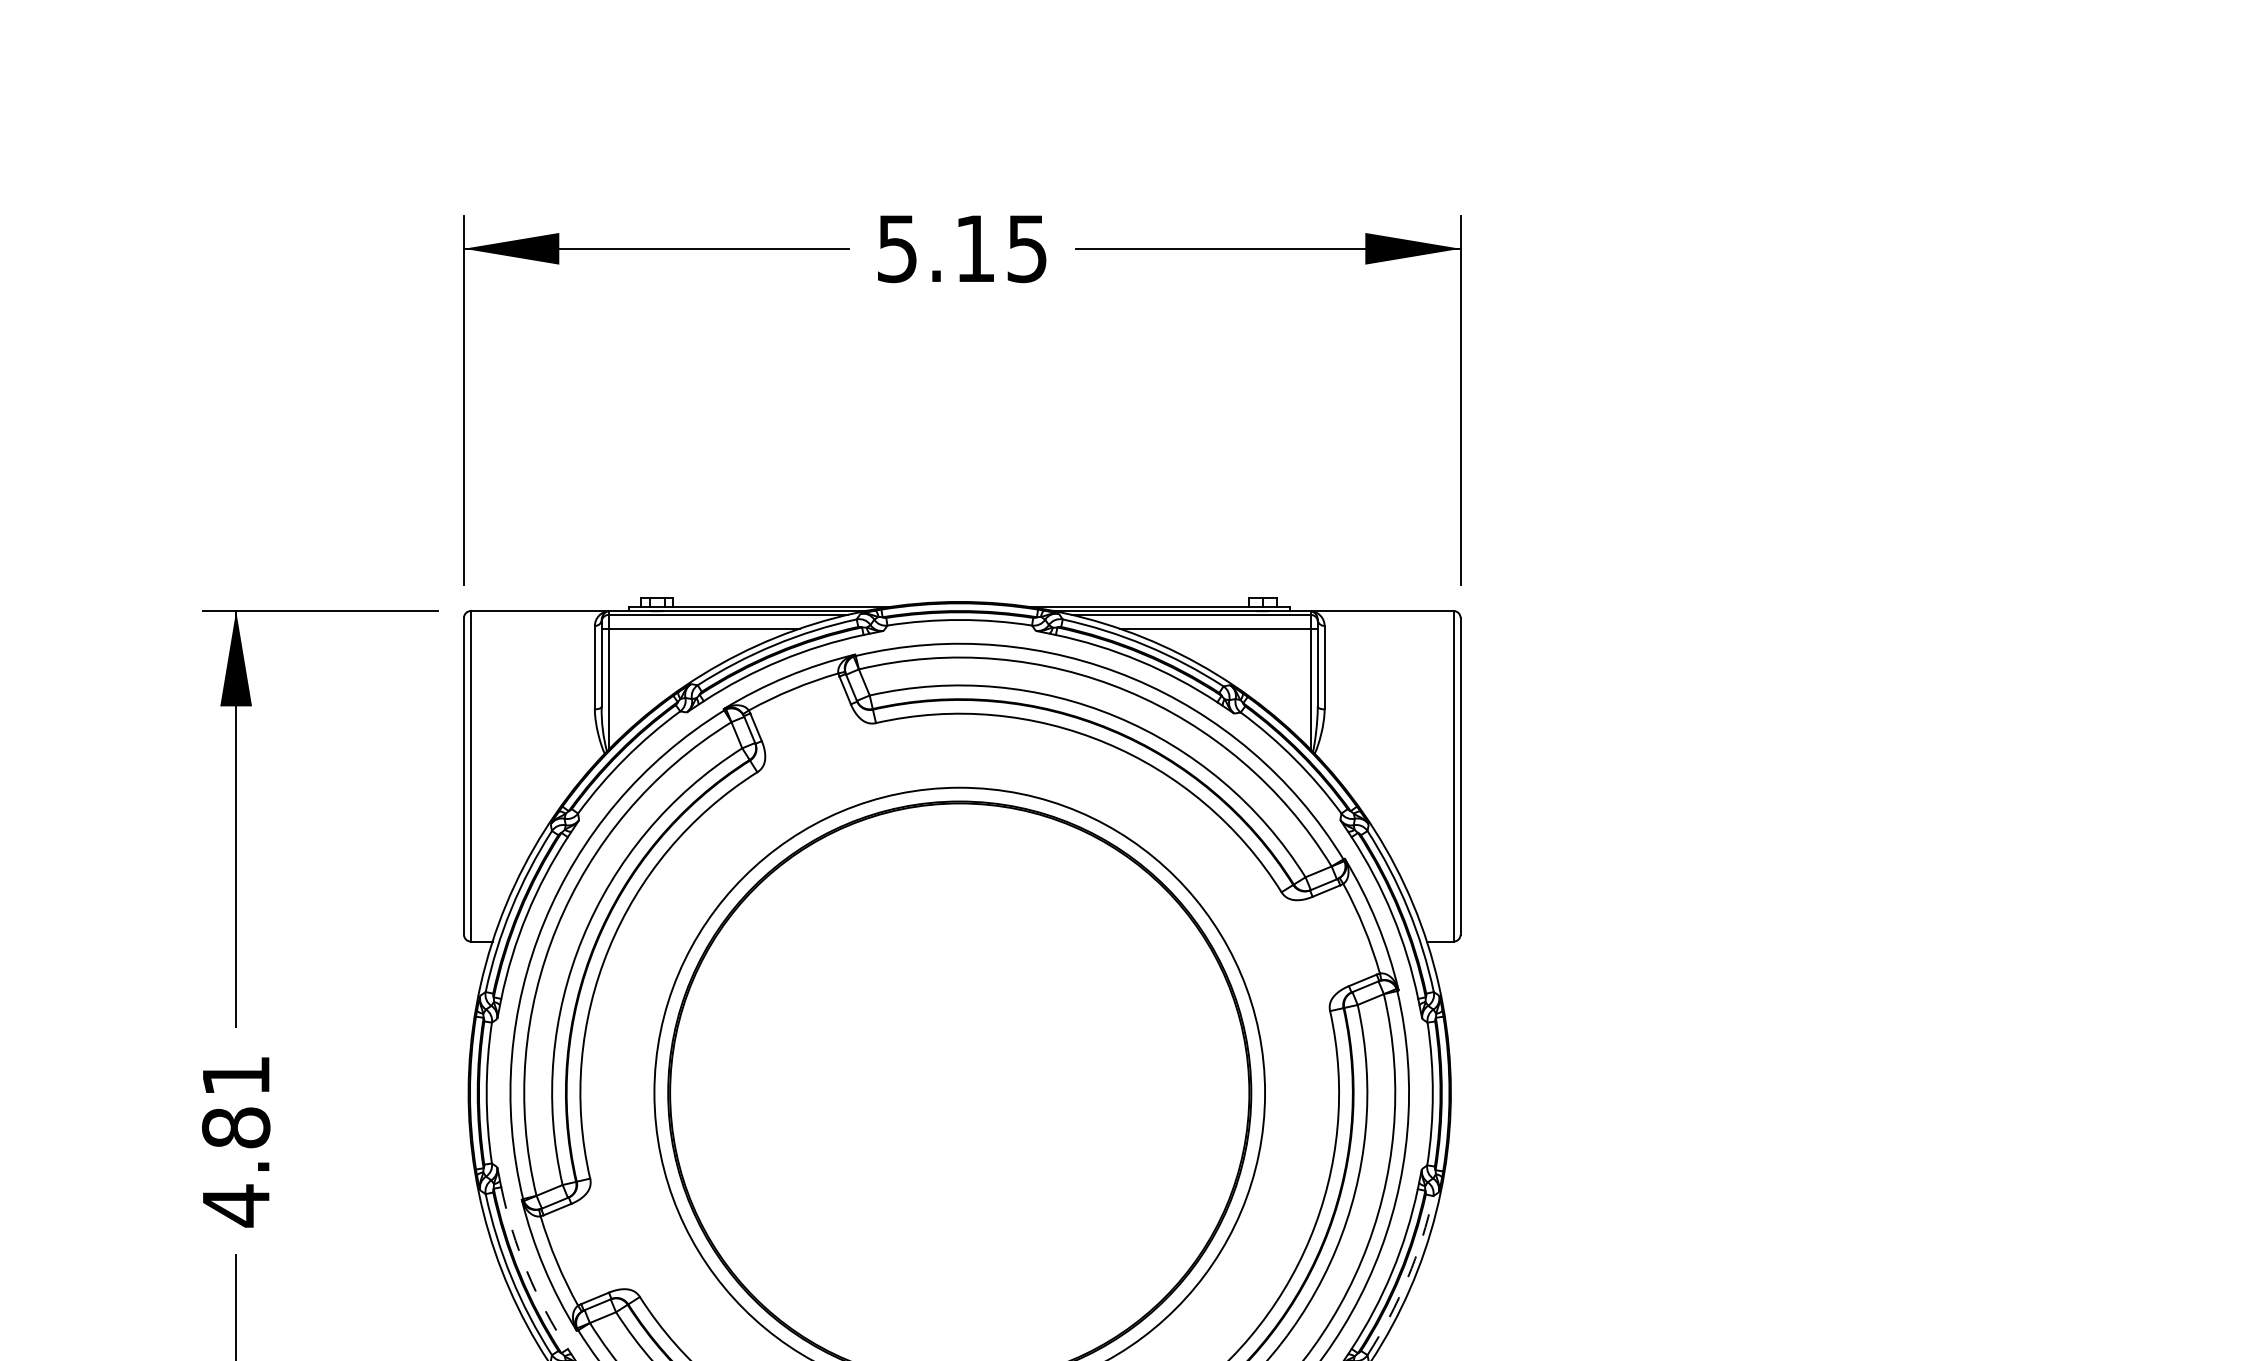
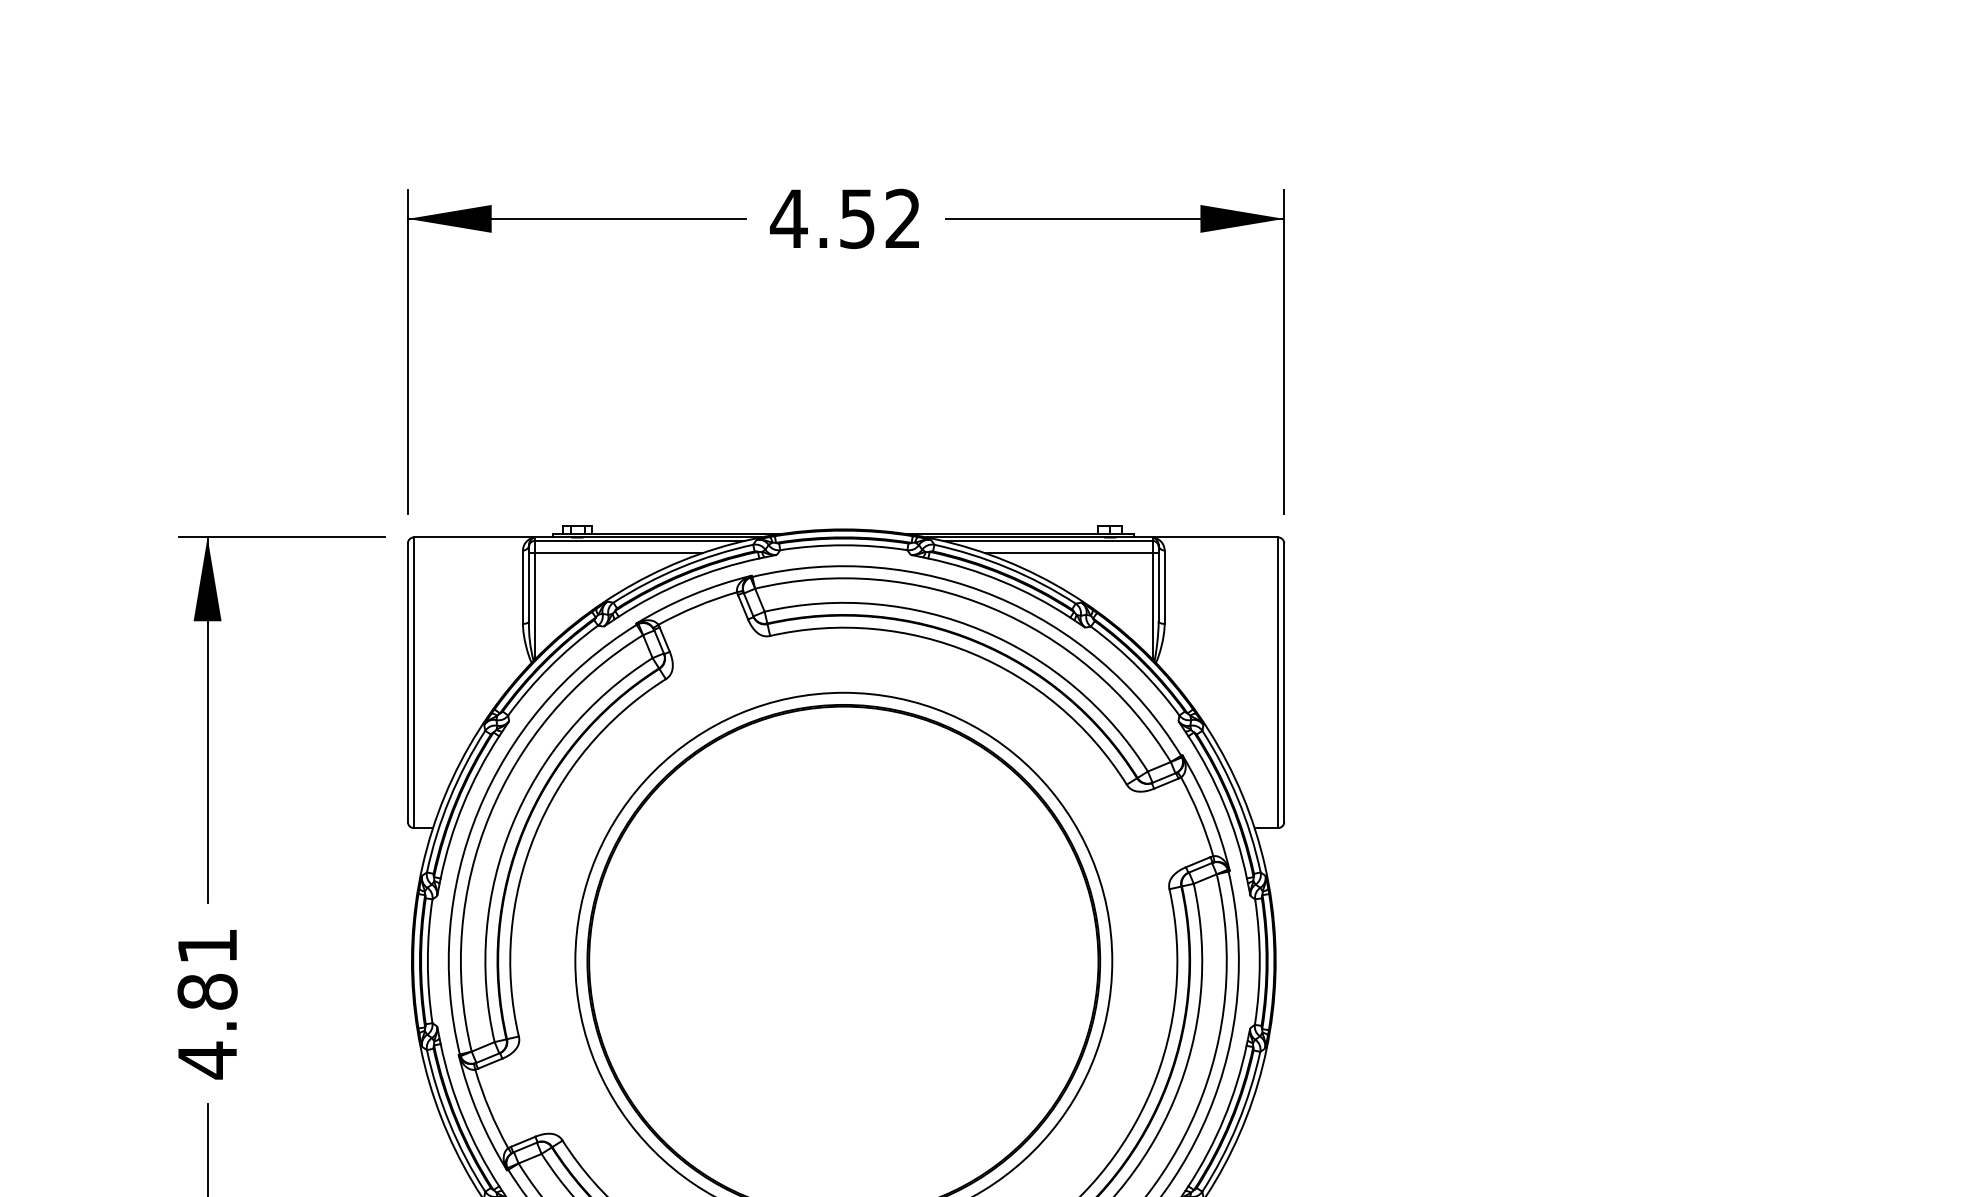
text: (960, 248) -> (844, 218), 5.15 -> 4.52
arc: (526, 1271) -> (462, 1118), dashed -> solid
arc: (1407, 1278) -> (1237, 1124), dashed -> solid

